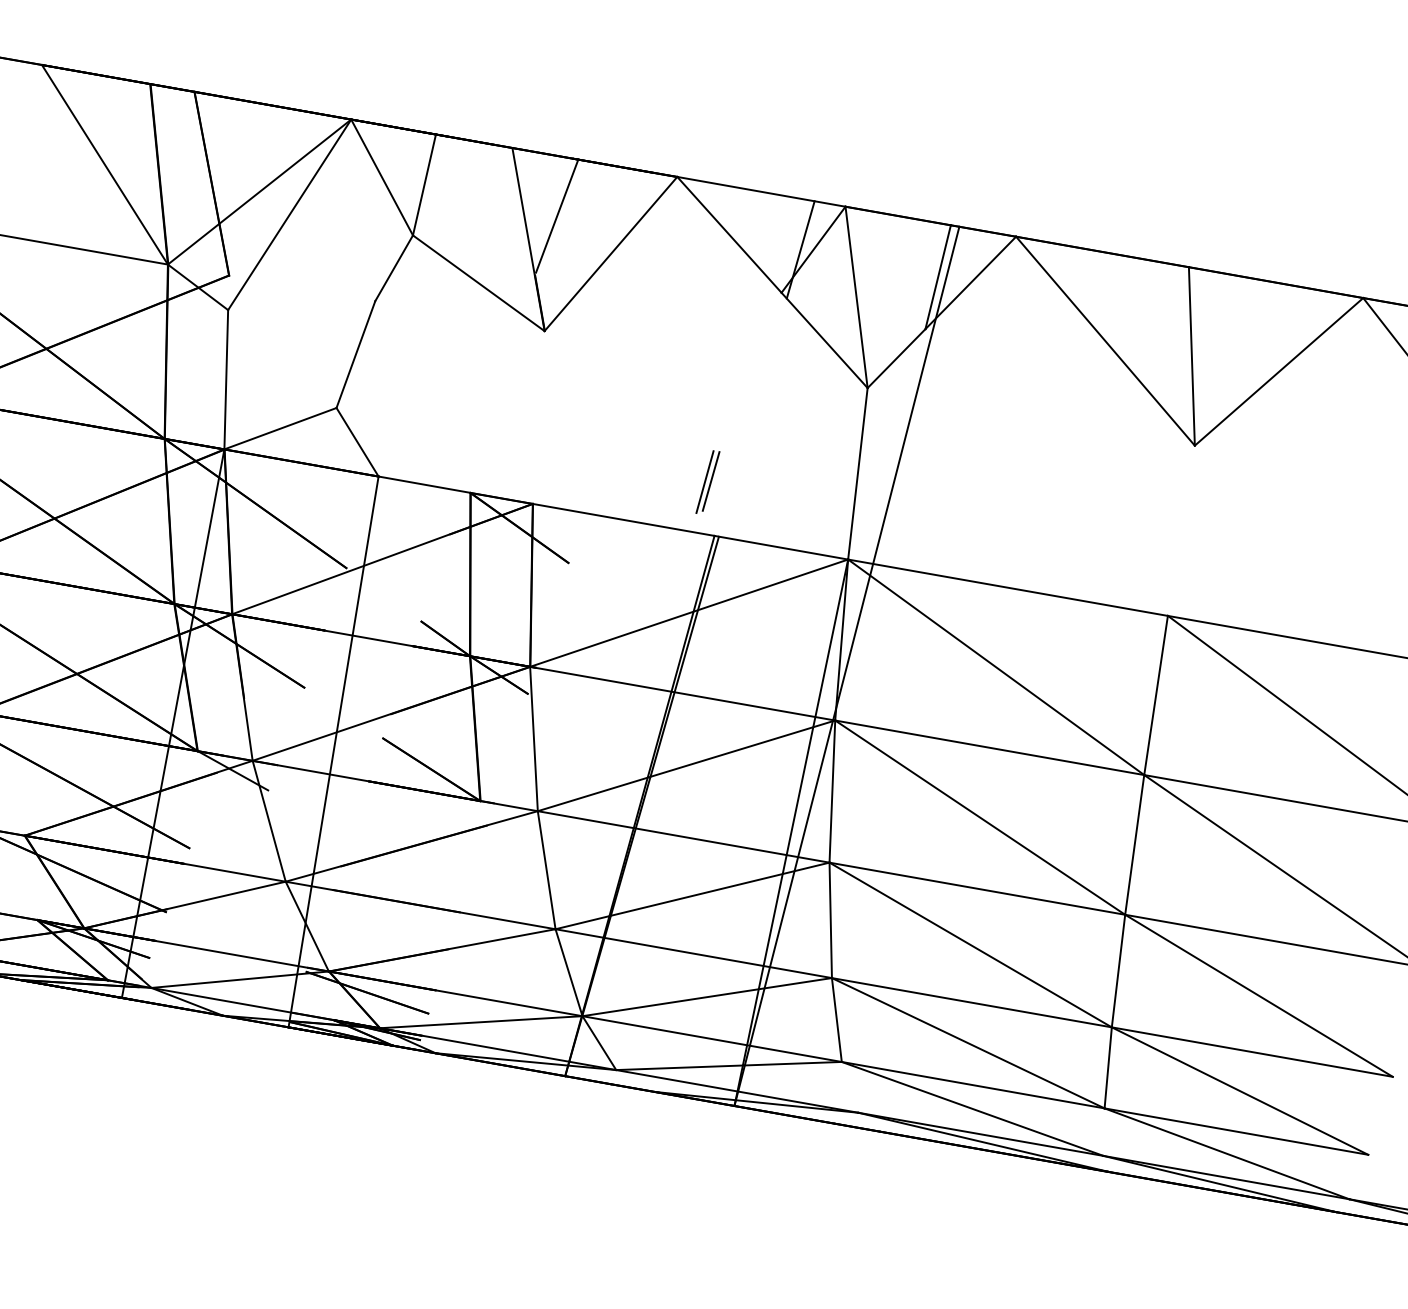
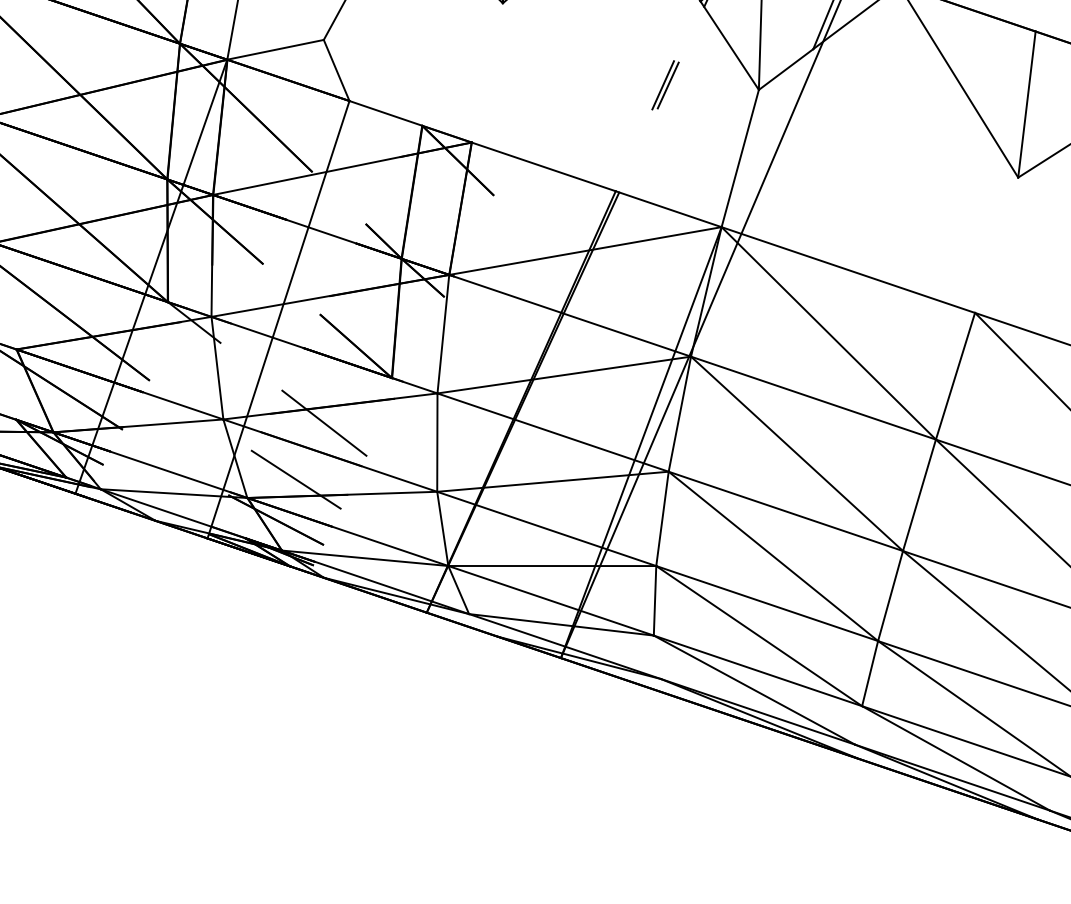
part: (707, 481) -> (665, 85), moved
line: (407, 867) -> (324, 423), added
line: (383, 940) -> (295, 479), added

